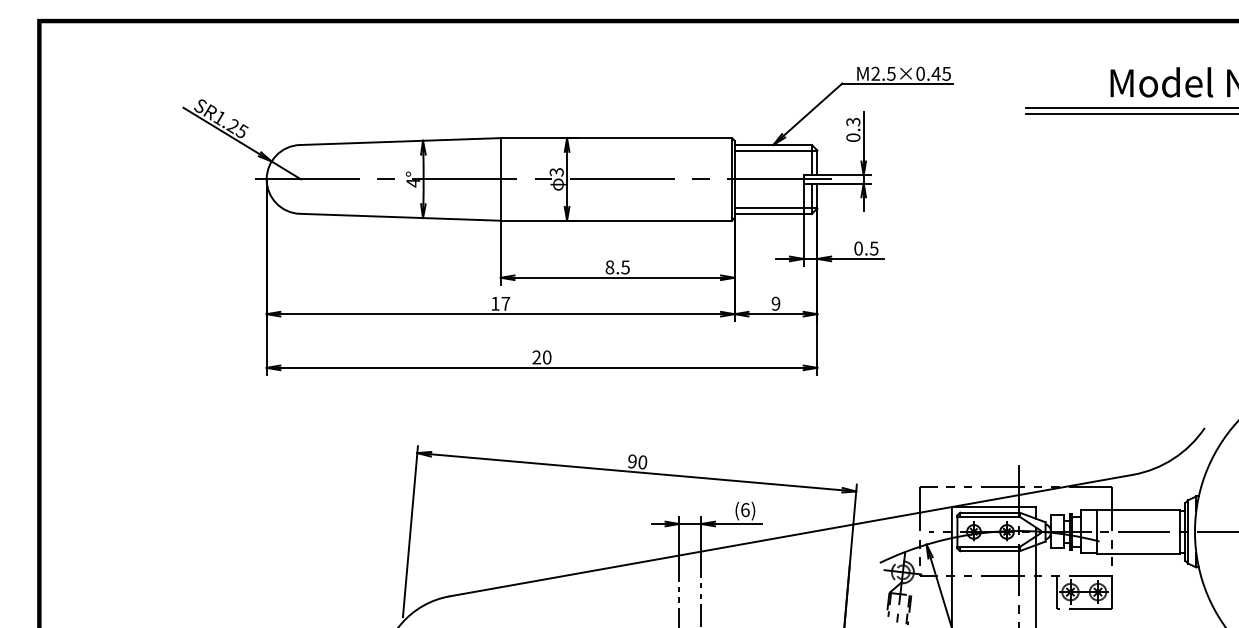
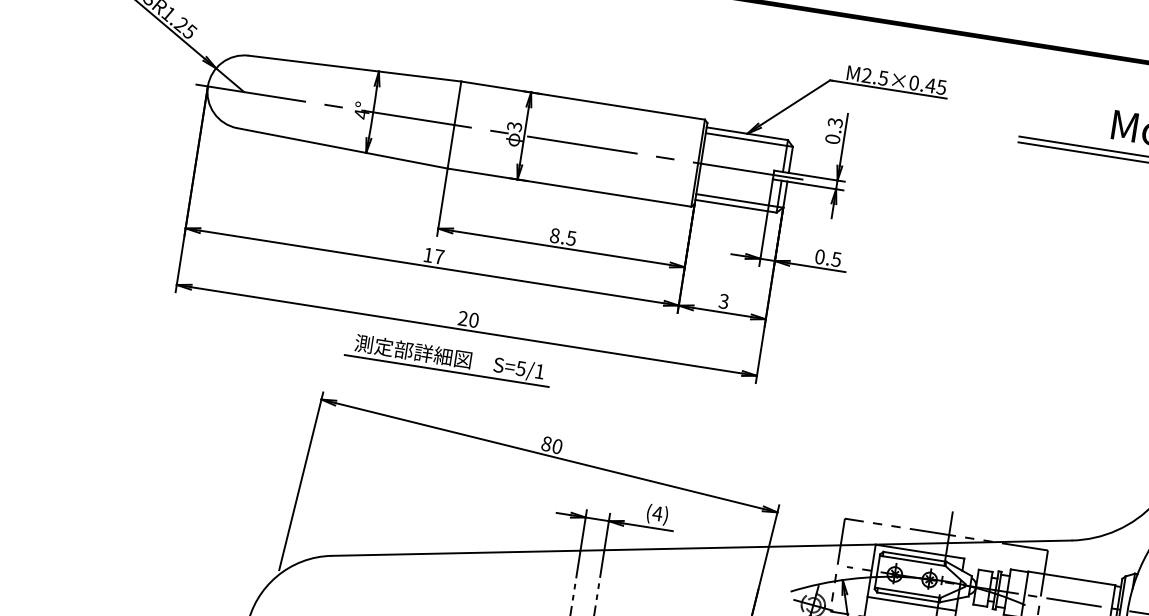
text: (775, 303) -> (723, 301), 9 -> 3
part: (529, 397) -> (448, 359), added
text: (631, 461) -> (545, 443), 90 -> 80
text: (744, 510) -> (656, 514), (6) -> (4)
line: (993, 556) -> (911, 603), added

